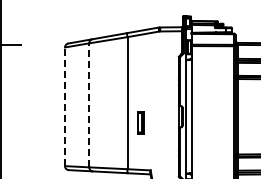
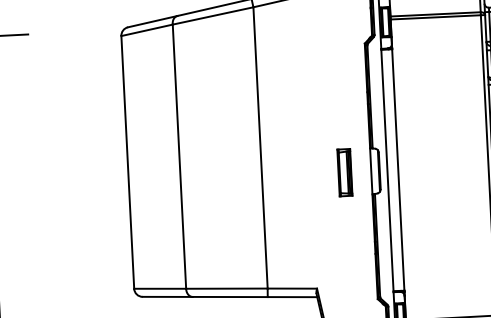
line: (89, 104) -> (179, 154), dashed -> solid
line: (65, 106) -> (128, 161), dashed -> solid
part: (140, 122) -> (344, 172), moved

